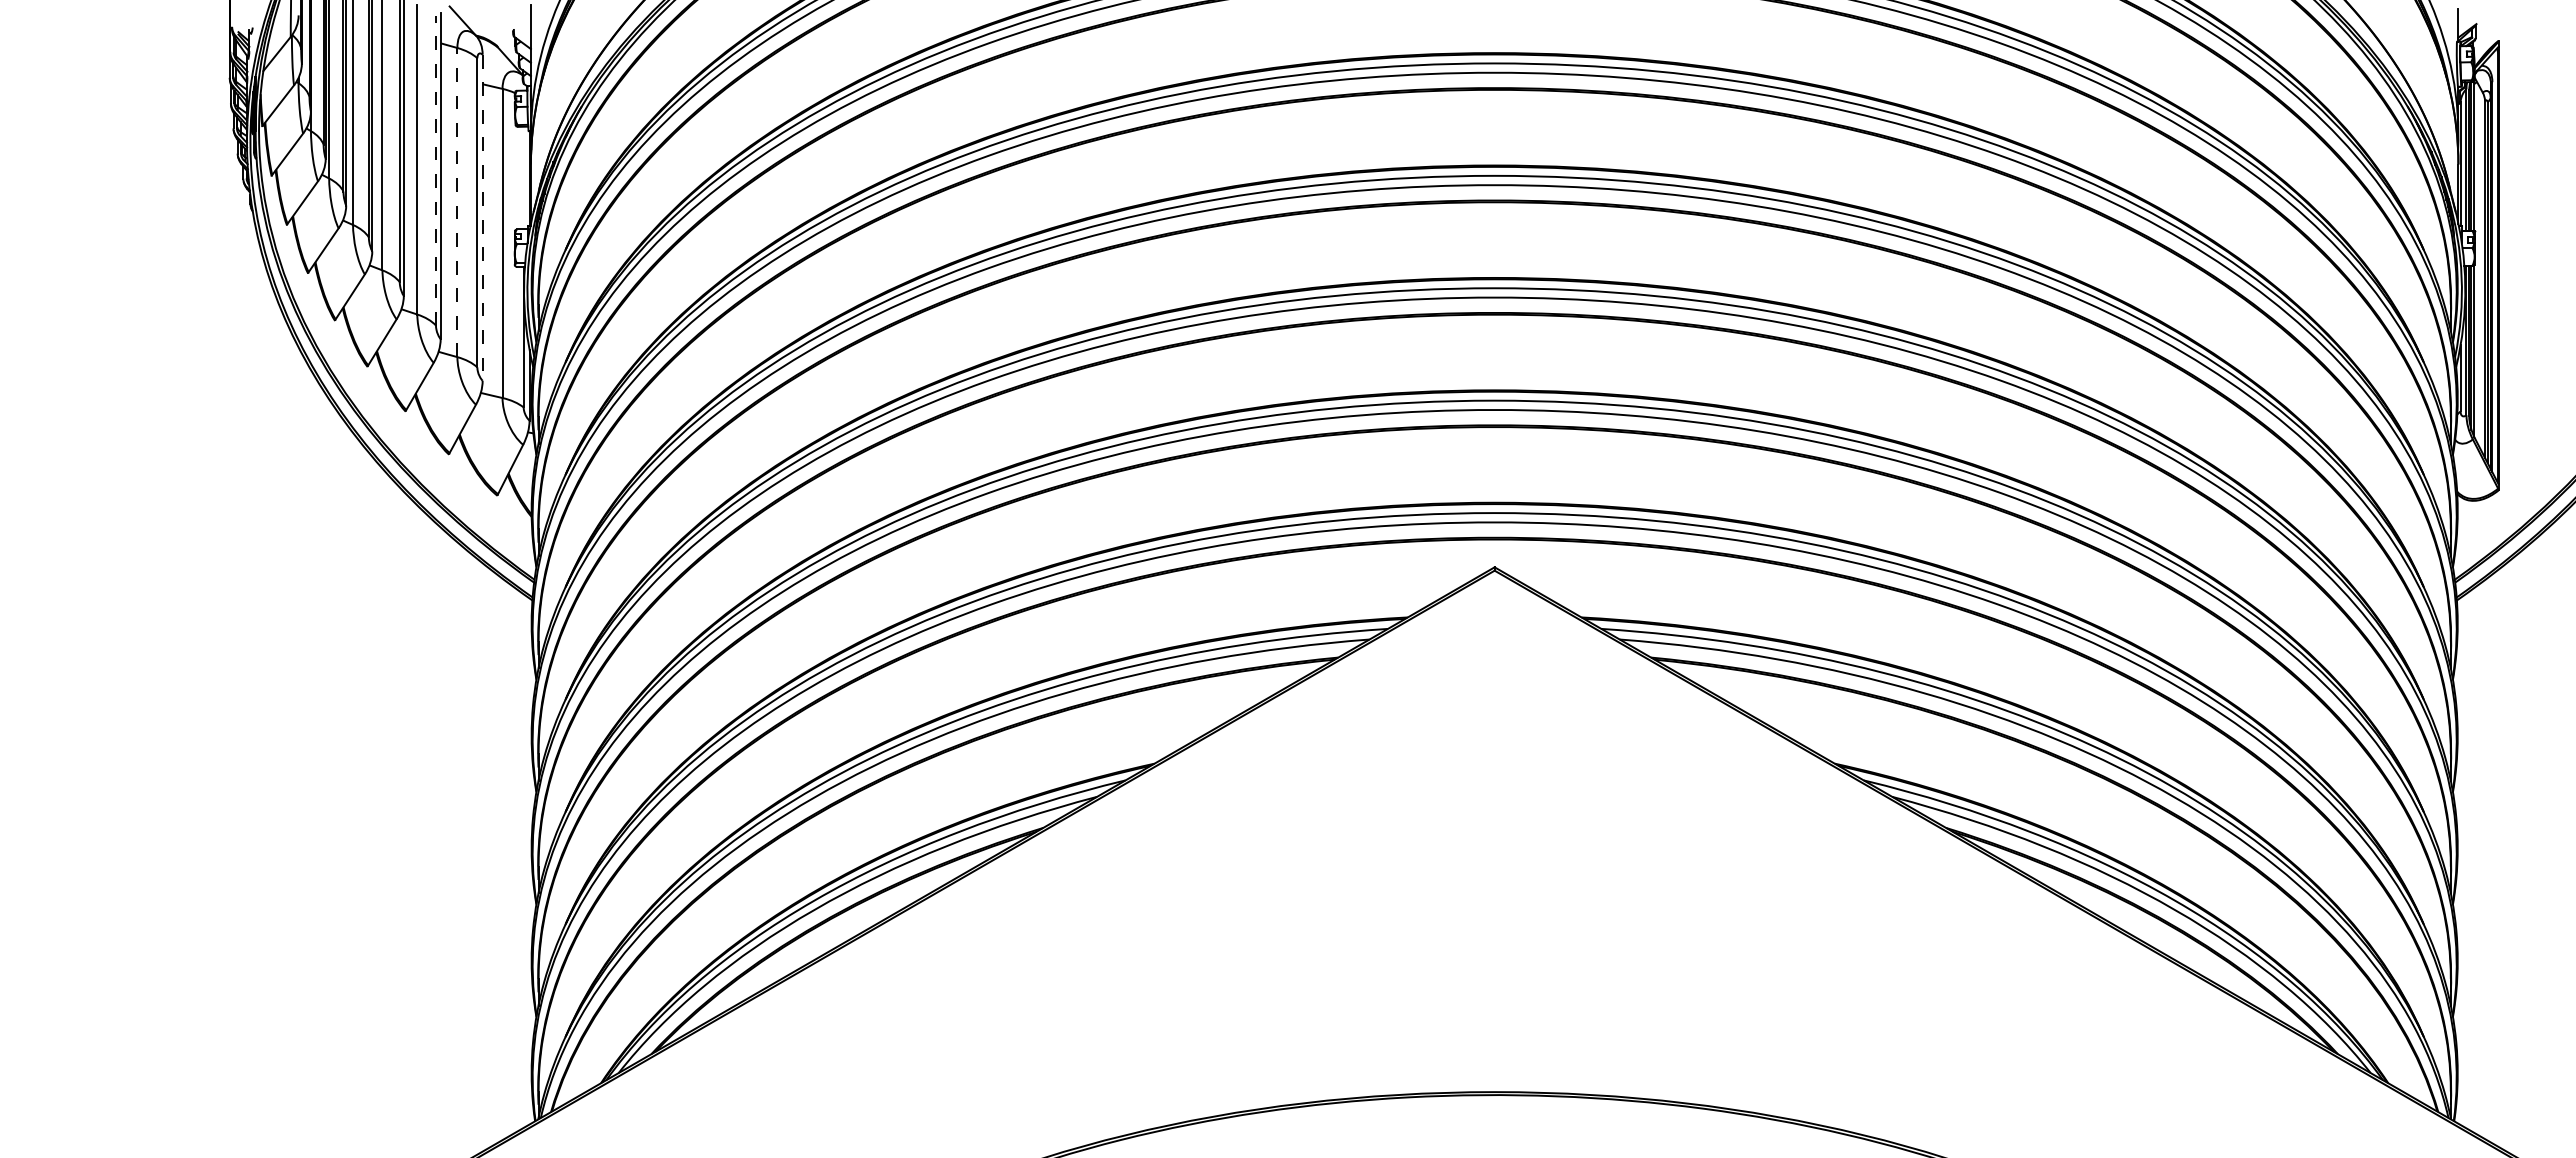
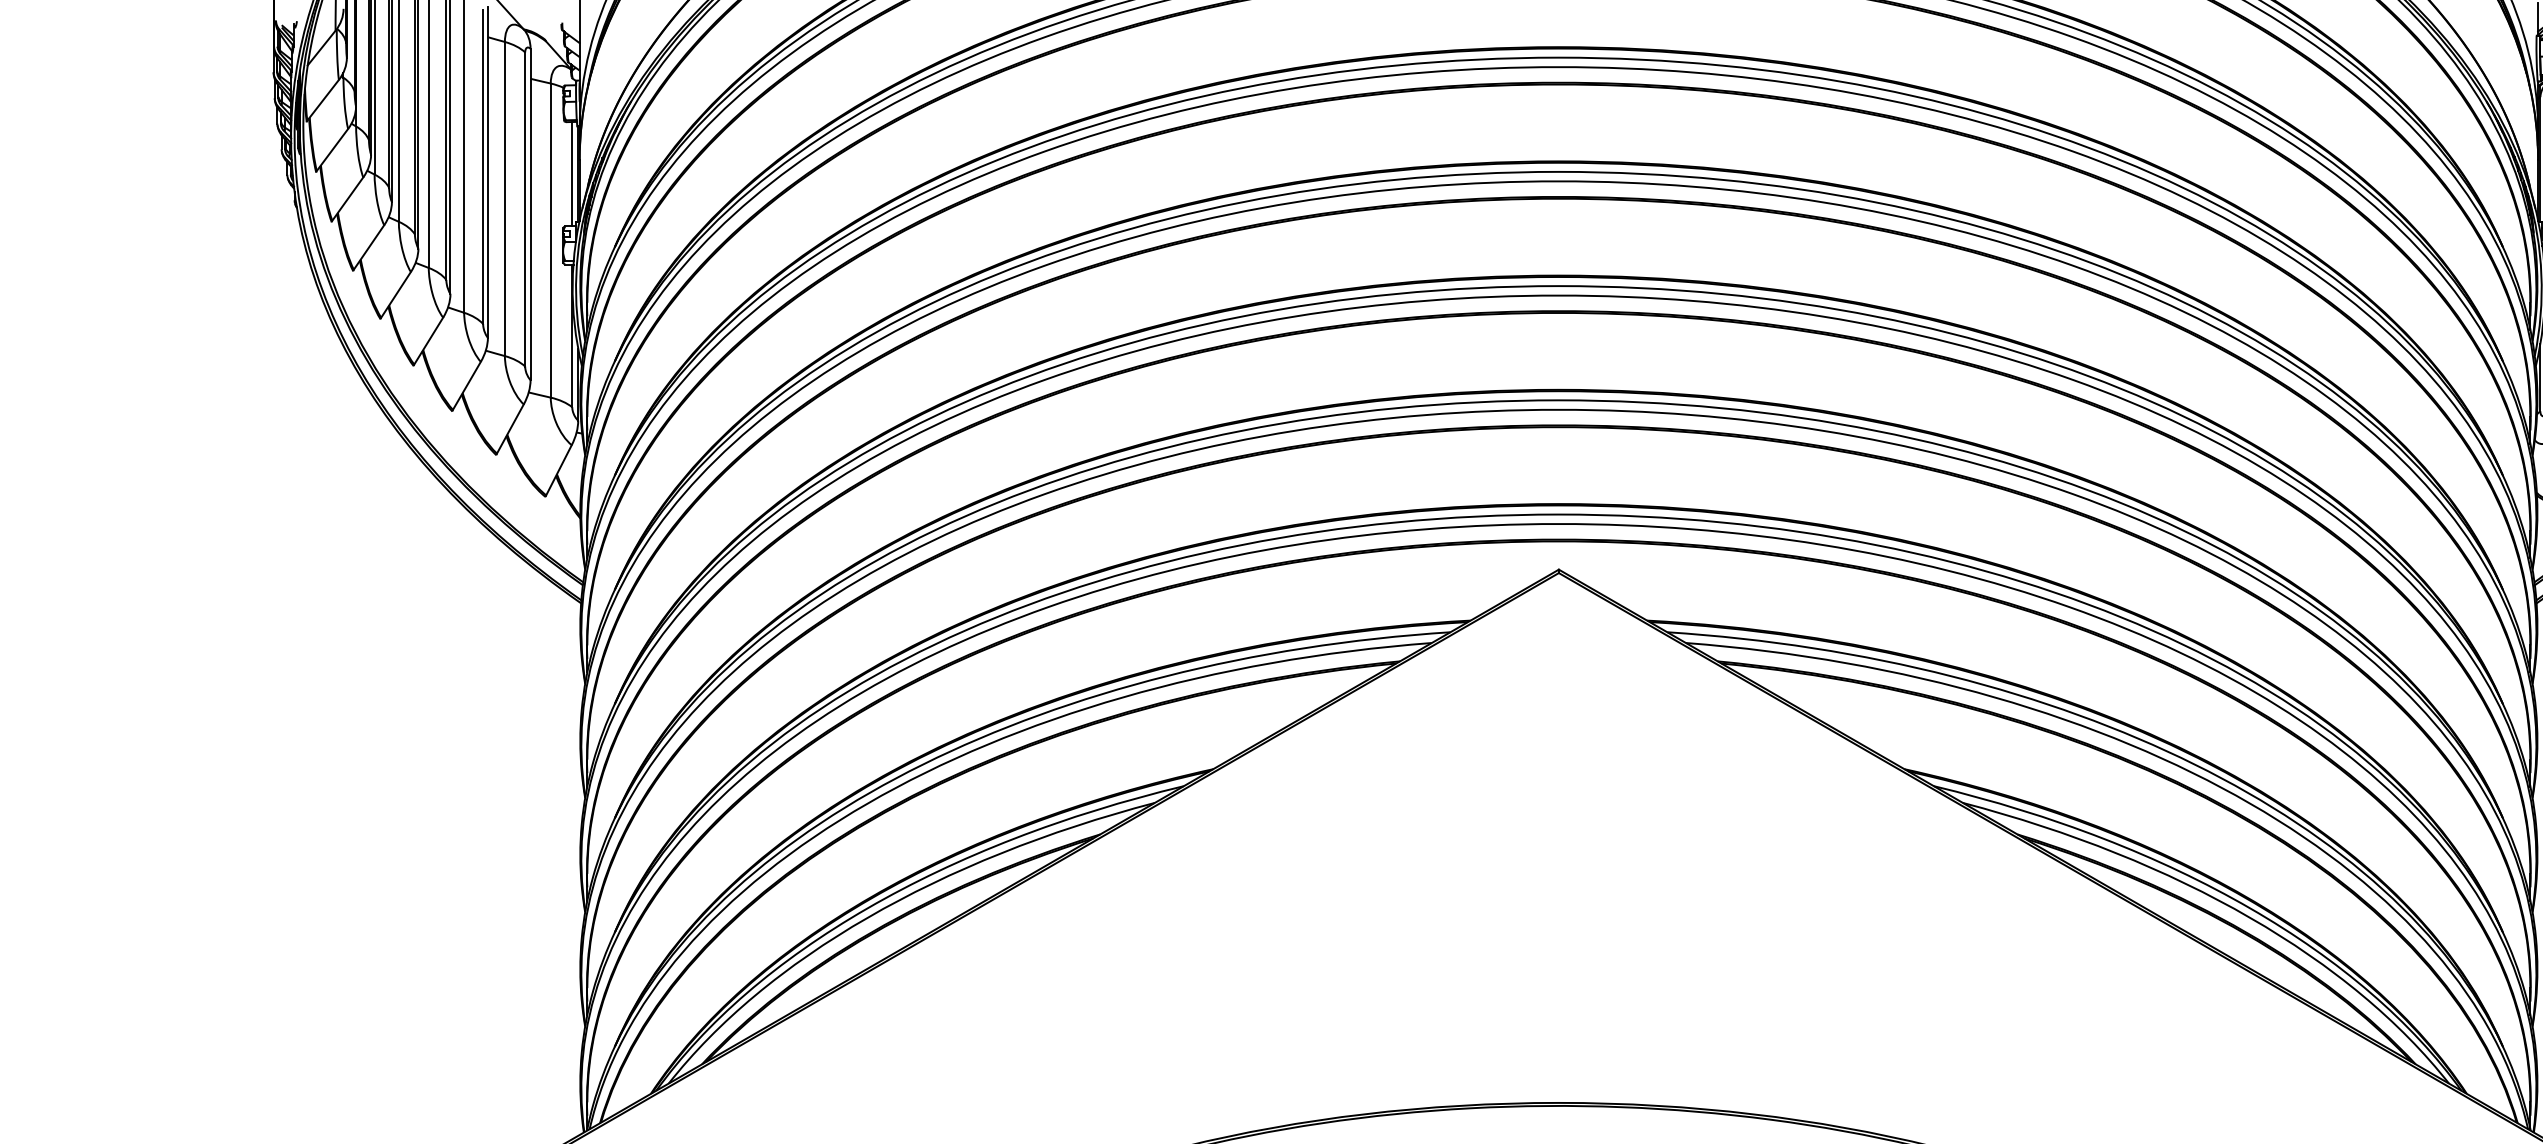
line: (436, 171) -> (483, 167), dashed -> solid
line: (523, 177) -> (572, 173), added
line: (457, 202) -> (505, 198), dashed -> solid
line: (482, 217) -> (530, 214), dashed -> solid

